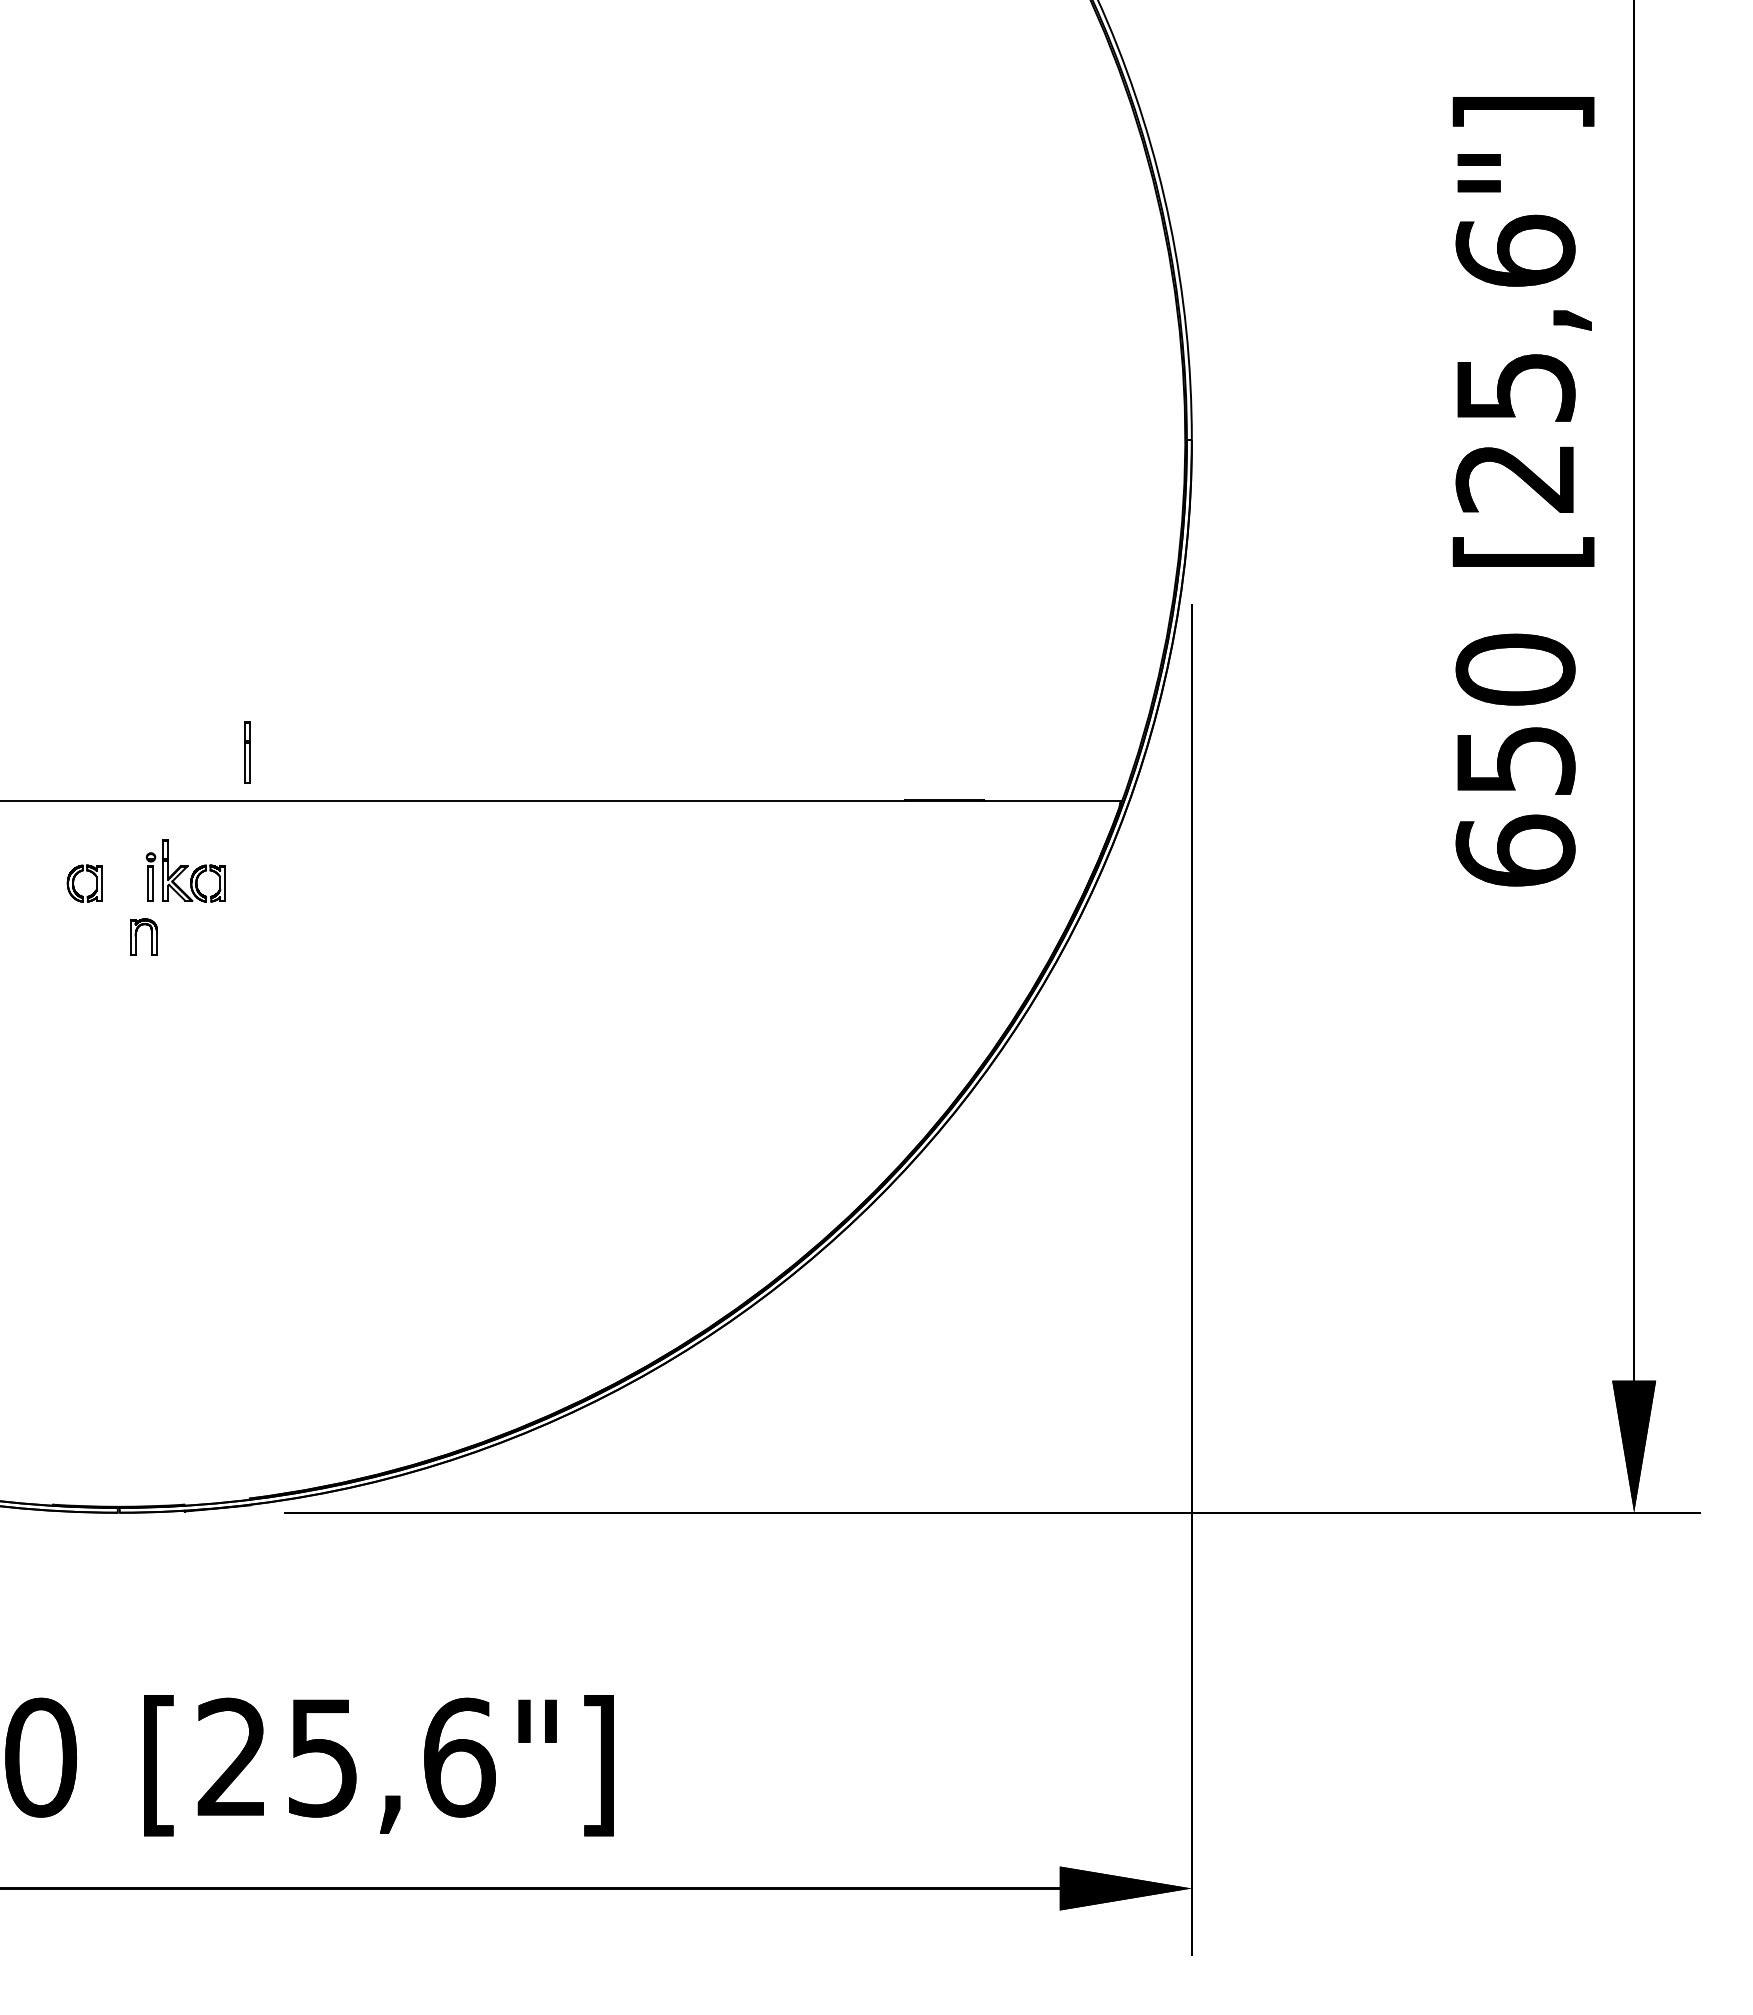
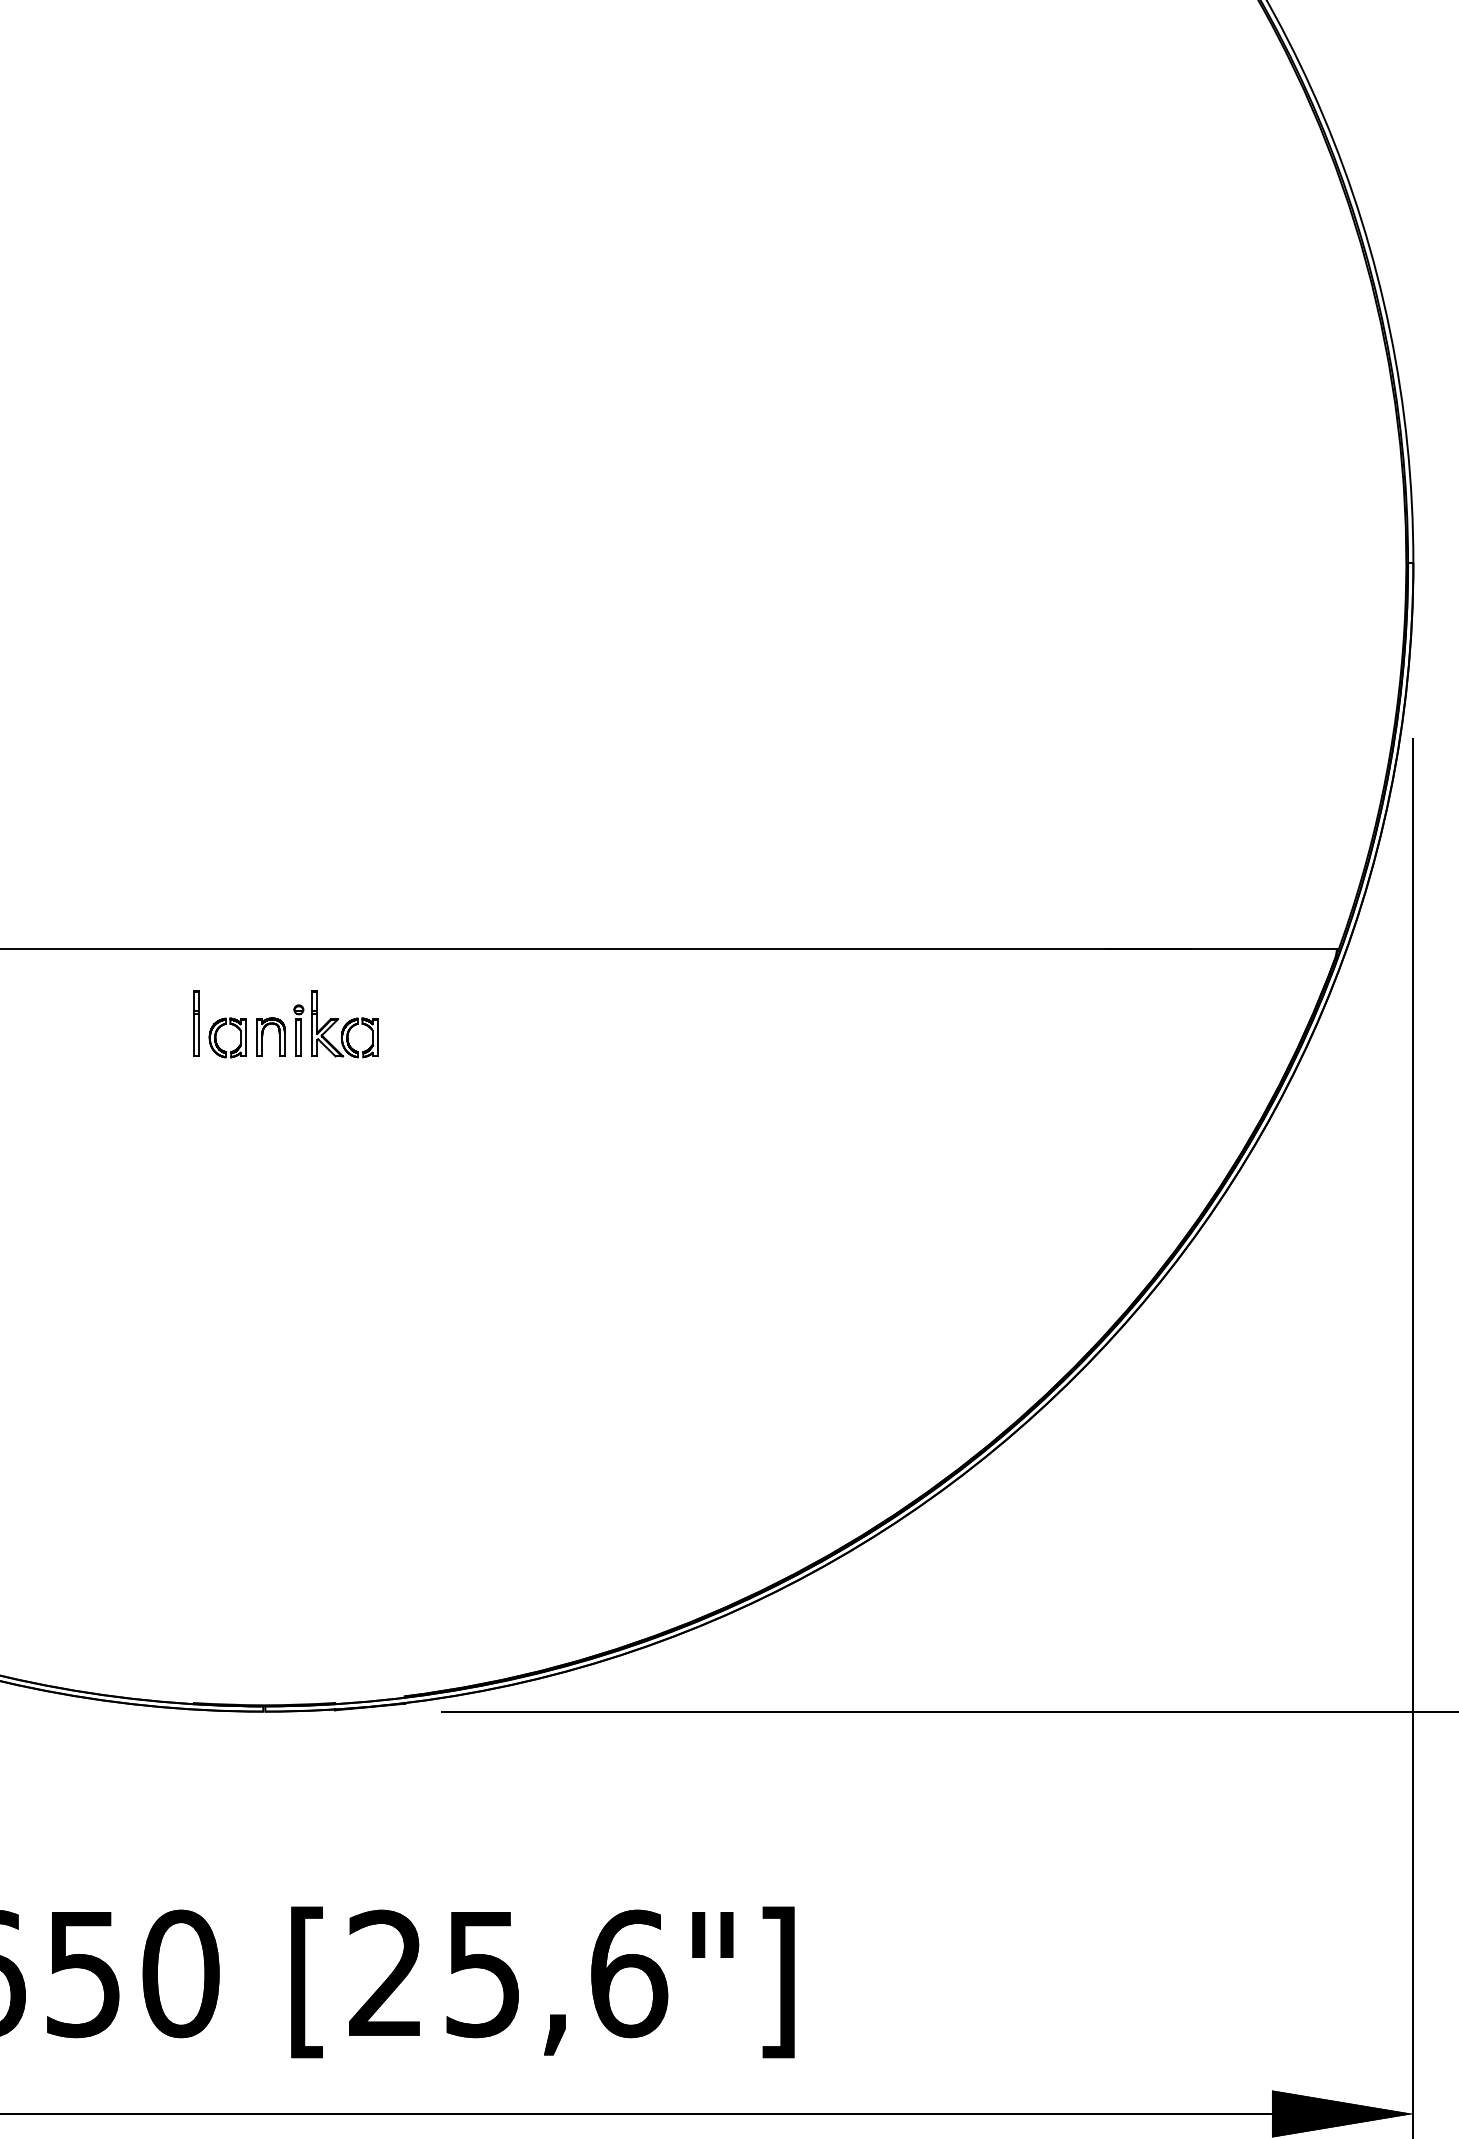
part: (247, 752) -> (196, 1023), moved
part: (136, 936) -> (262, 1036), moved

